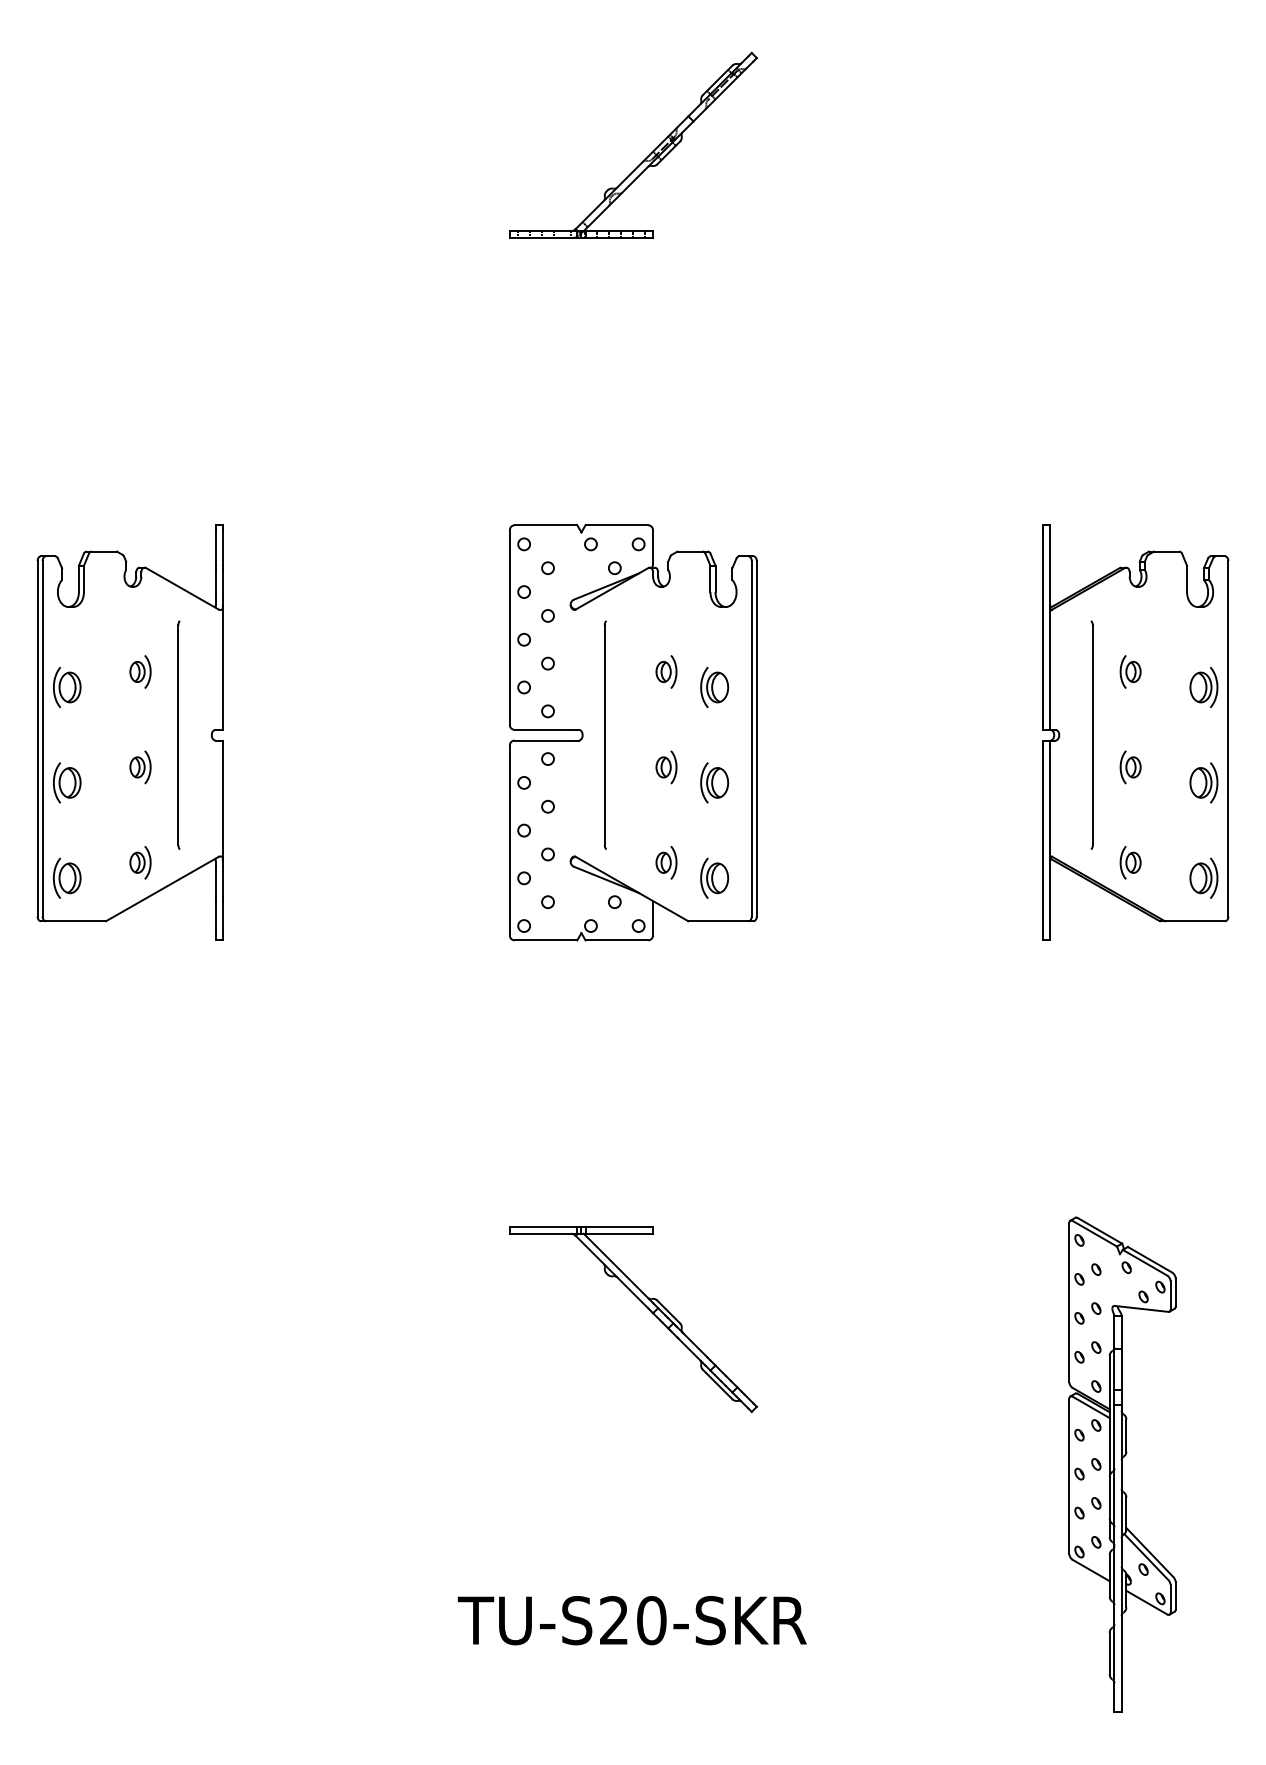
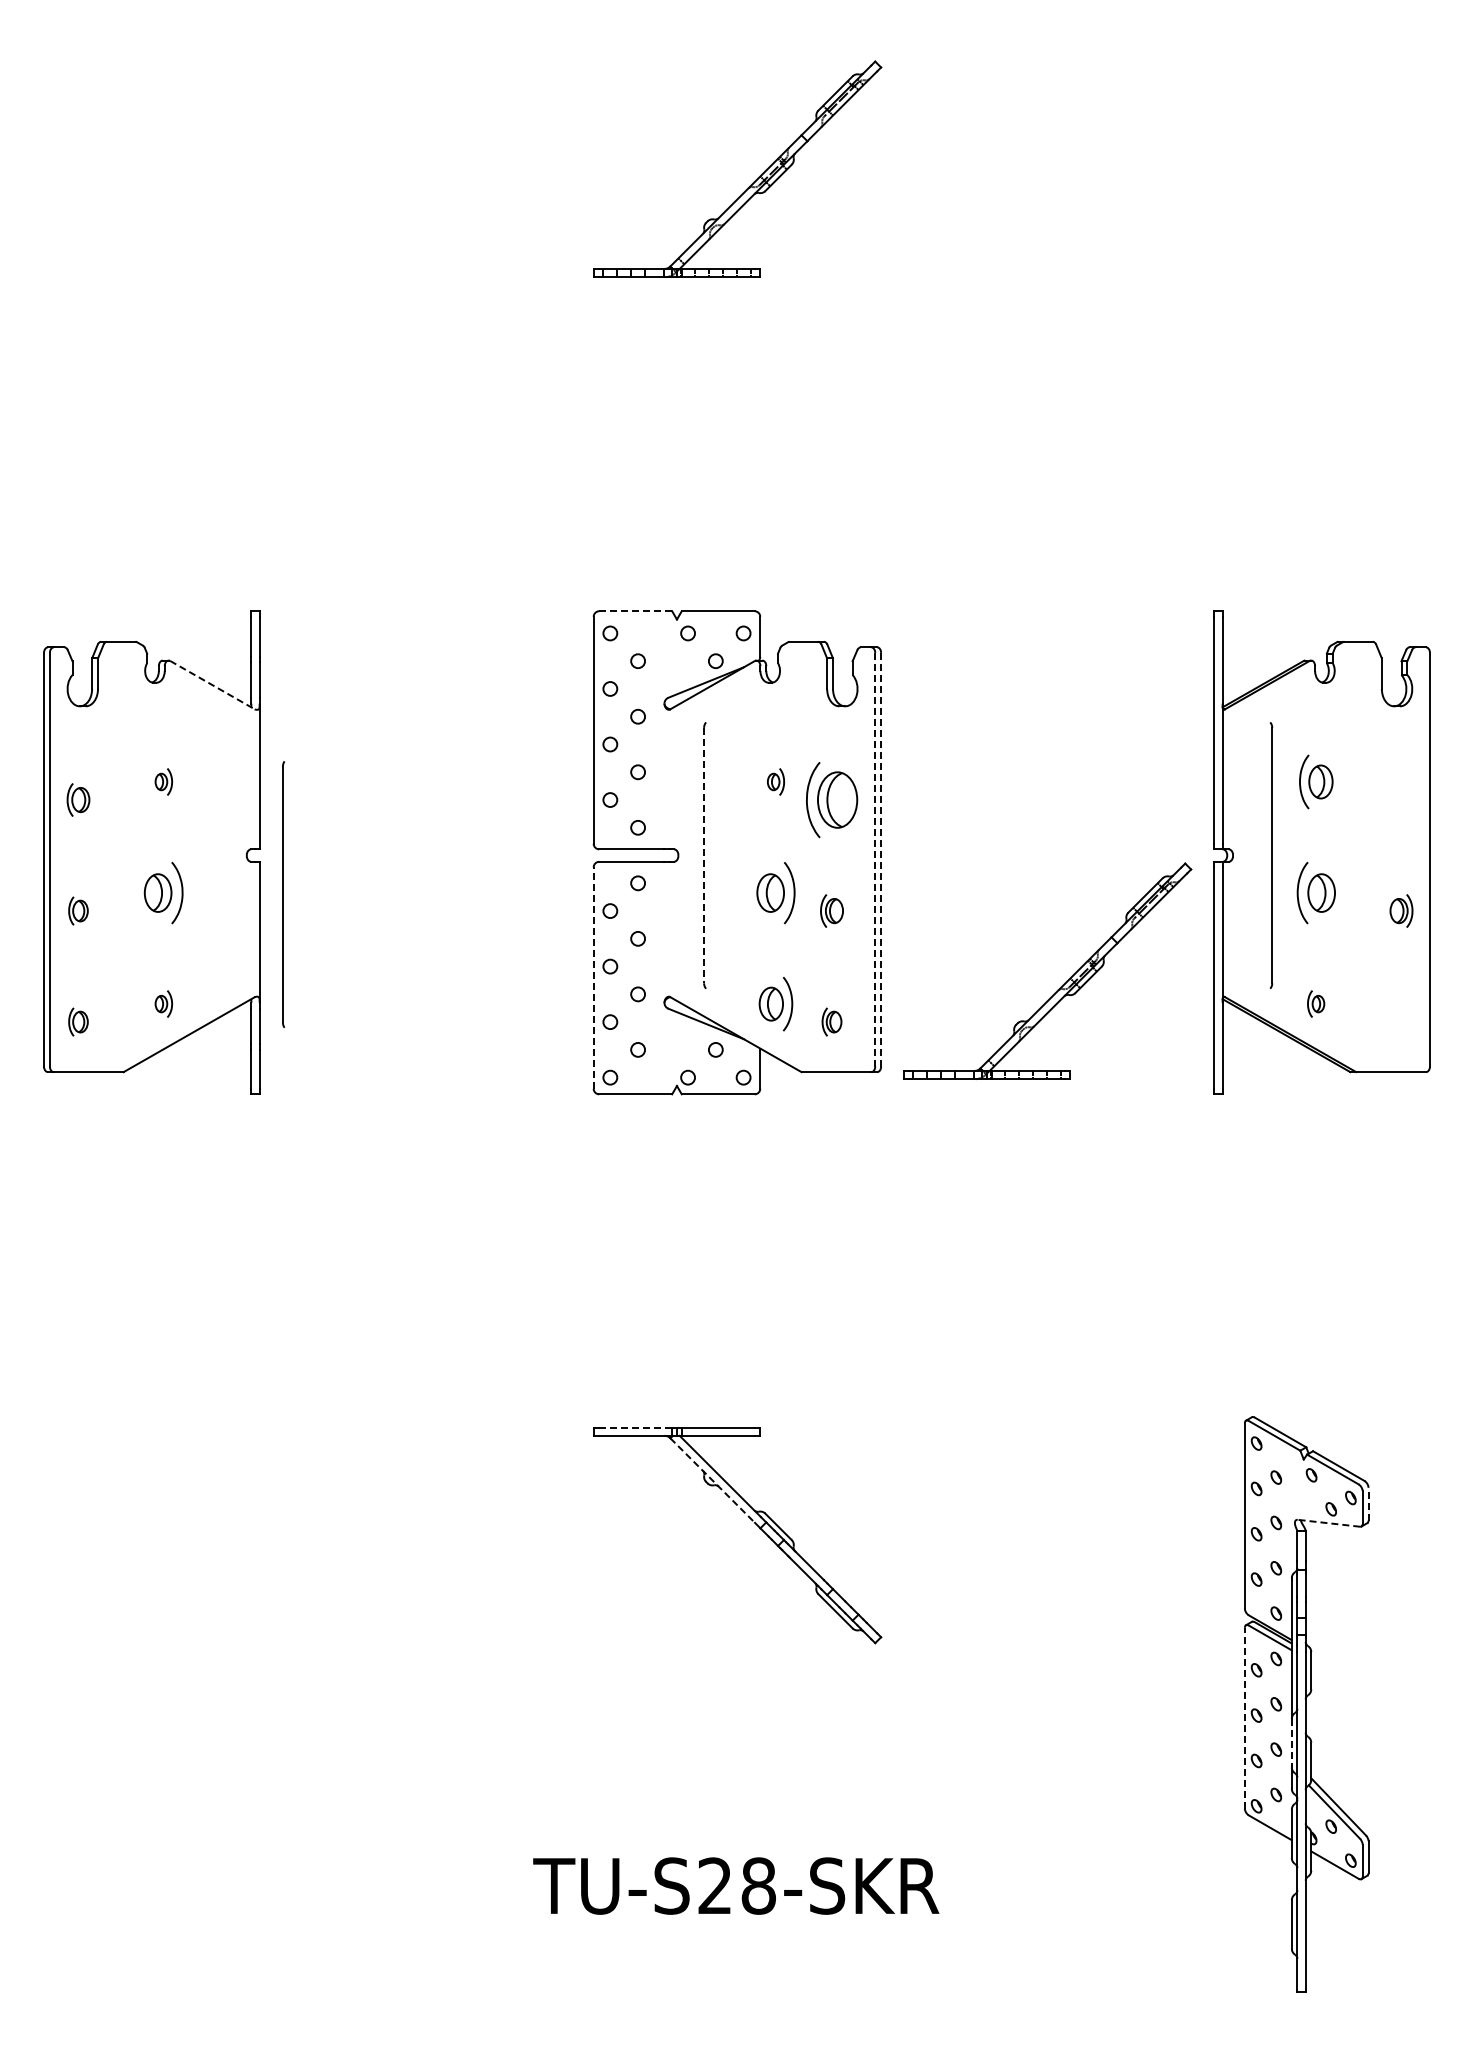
line: (546, 525) -> (636, 611), solid -> dashed
line: (182, 589) -> (212, 685), solid -> dashed
part: (140, 671) -> (163, 781), size x0.7
part: (666, 671) -> (775, 781), size x0.7
part: (1130, 671) -> (1315, 781), size x1.4
part: (67, 687) -> (78, 799), size x0.7
part: (714, 687) -> (831, 799), size x1.6
part: (1203, 687) -> (1401, 799), removed
line: (178, 735) -> (283, 894), moved
line: (605, 735) -> (704, 855), solid -> dashed
line: (751, 738) -> (875, 859), solid -> dashed
line: (757, 738) -> (881, 859), solid -> dashed
part: (140, 766) -> (163, 892), size x1.6
part: (666, 766) -> (775, 892), size x1.6
part: (1130, 766) -> (1315, 892), size x1.6
part: (67, 782) -> (78, 910), size x0.6
part: (714, 782) -> (831, 910), size x0.7
part: (1203, 782) -> (1401, 910), size x0.7
line: (509, 840) -> (593, 978), solid -> dashed
part: (912, 845) -> (1062, 984), added
part: (140, 862) -> (163, 1003), size x0.7
part: (666, 862) -> (775, 1003), size x1.4
part: (1130, 862) -> (1315, 1003), size x0.7
part: (67, 877) -> (78, 1021), size x0.6
part: (714, 877) -> (831, 1021), size x0.6
part: (1203, 877) -> (1401, 1021), removed
line: (545, 1226) -> (635, 1427), solid -> dashed
line: (611, 1272) -> (712, 1480), solid -> dashed
line: (1175, 1291) -> (1368, 1503), solid -> dashed
line: (1141, 1309) -> (1328, 1523), solid -> dashed
line: (1069, 1475) -> (1244, 1717), solid -> dashed
line: (1109, 1498) -> (1291, 1743), solid -> dashed
text: (651, 1620) -> (758, 1885), TU-S20-SKR -> TU-S28-SKR

